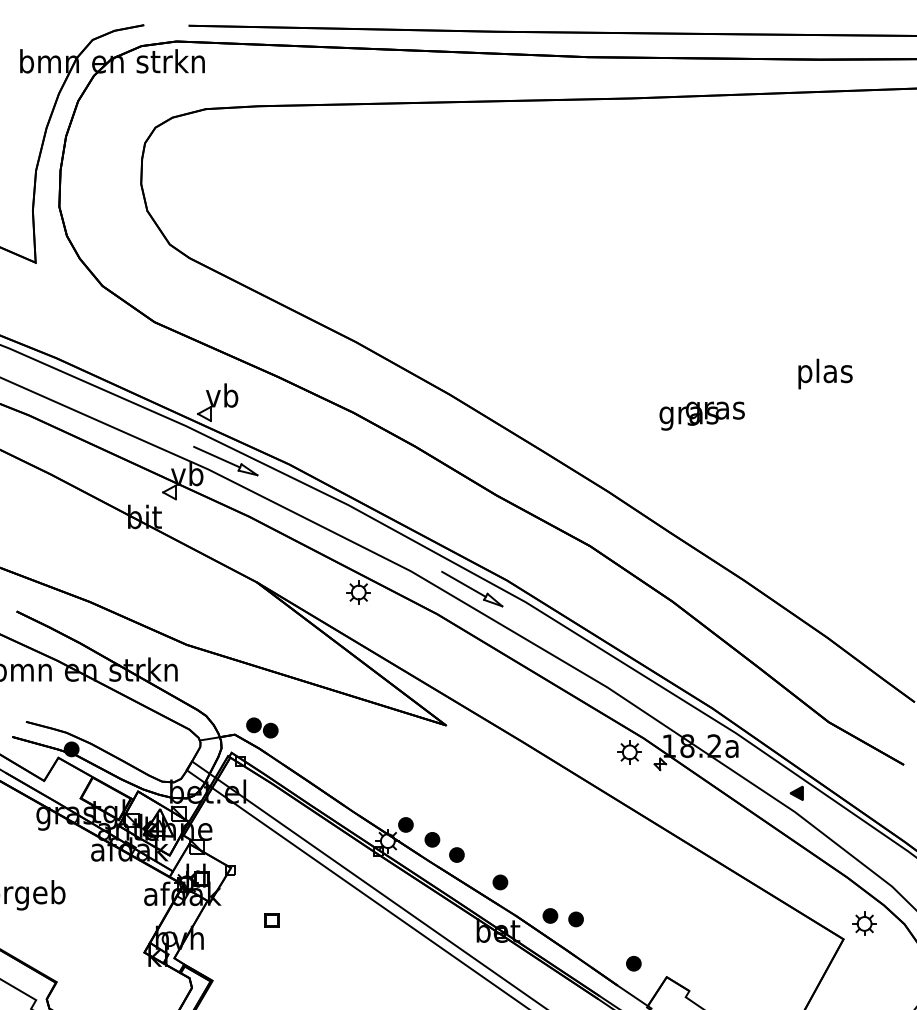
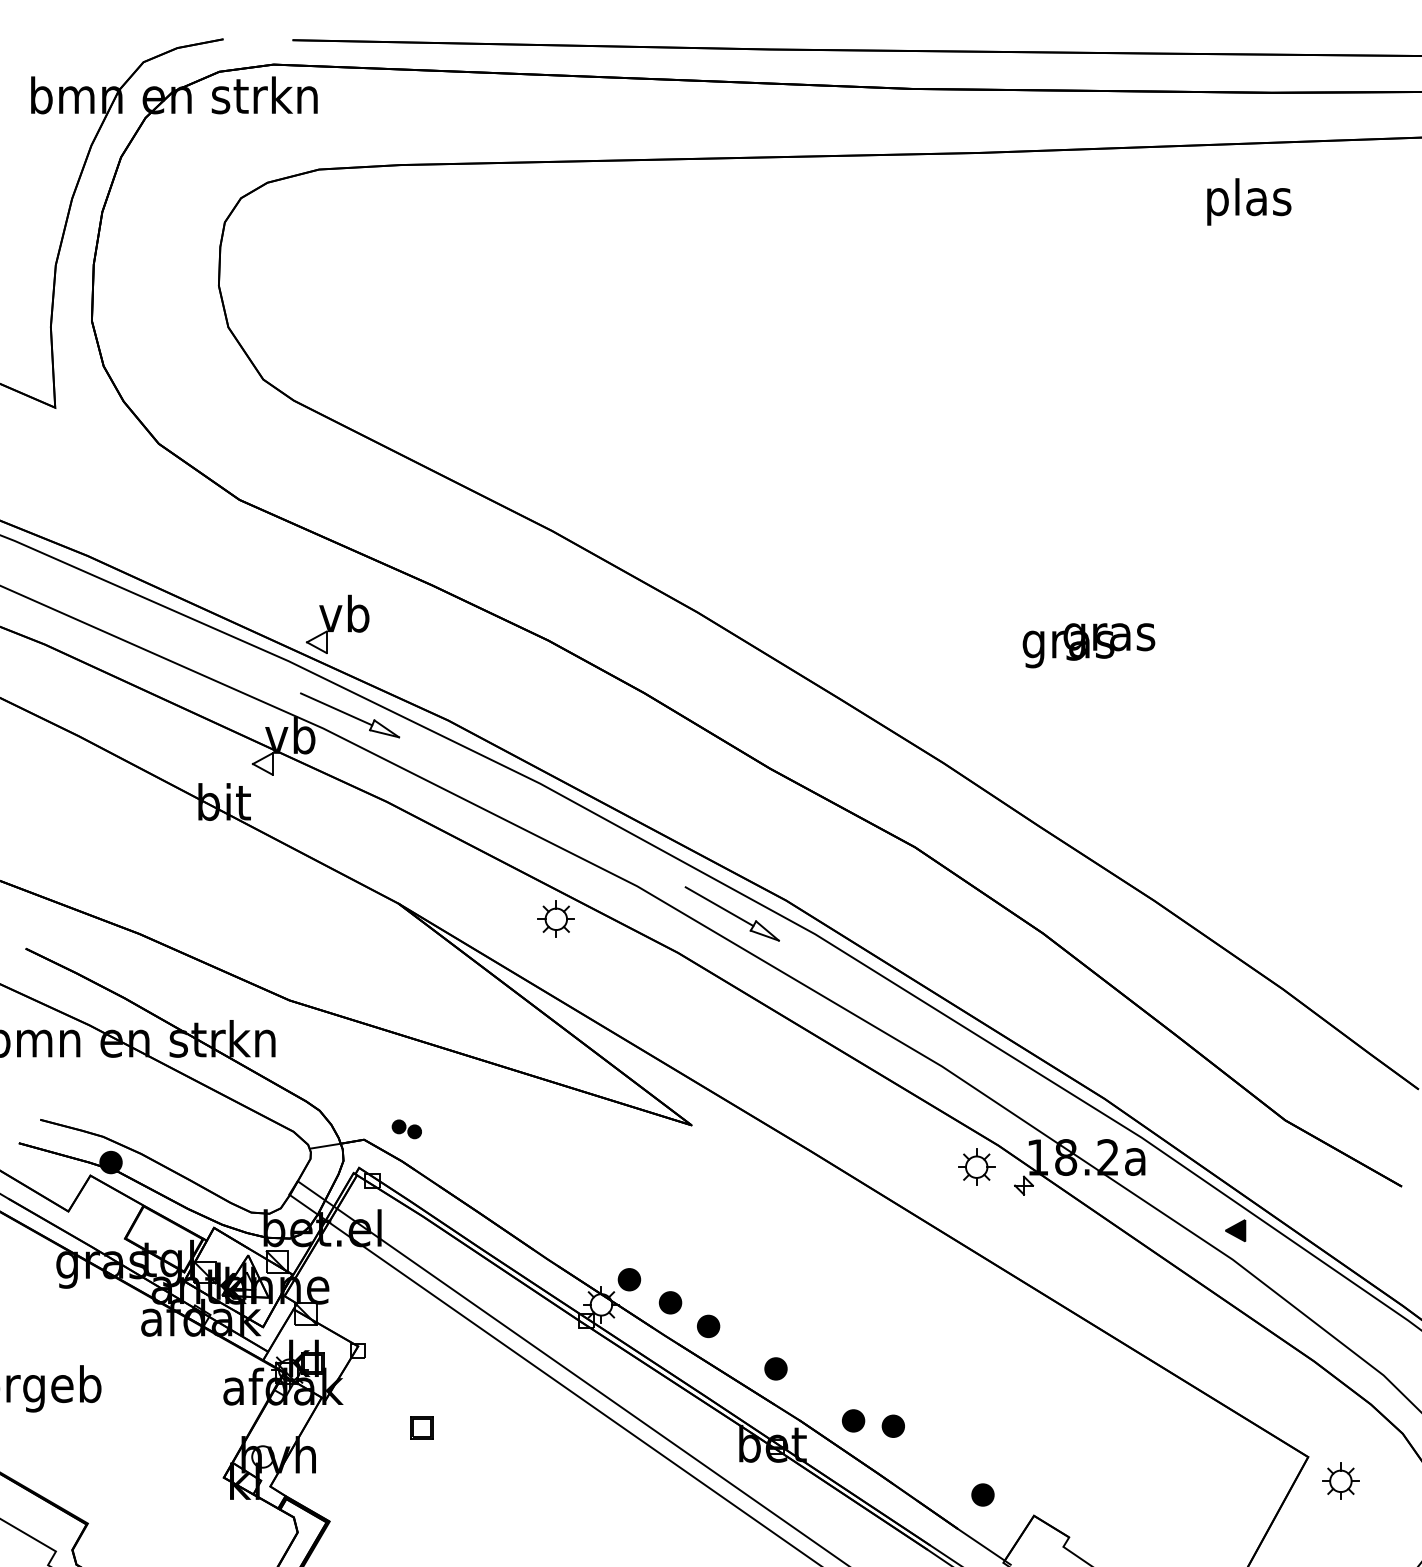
text: (825, 373) -> (1249, 201), moved
part: (262, 727) -> (407, 1128), size x0.6
part: (864, 923) -> (1340, 1480), moved

